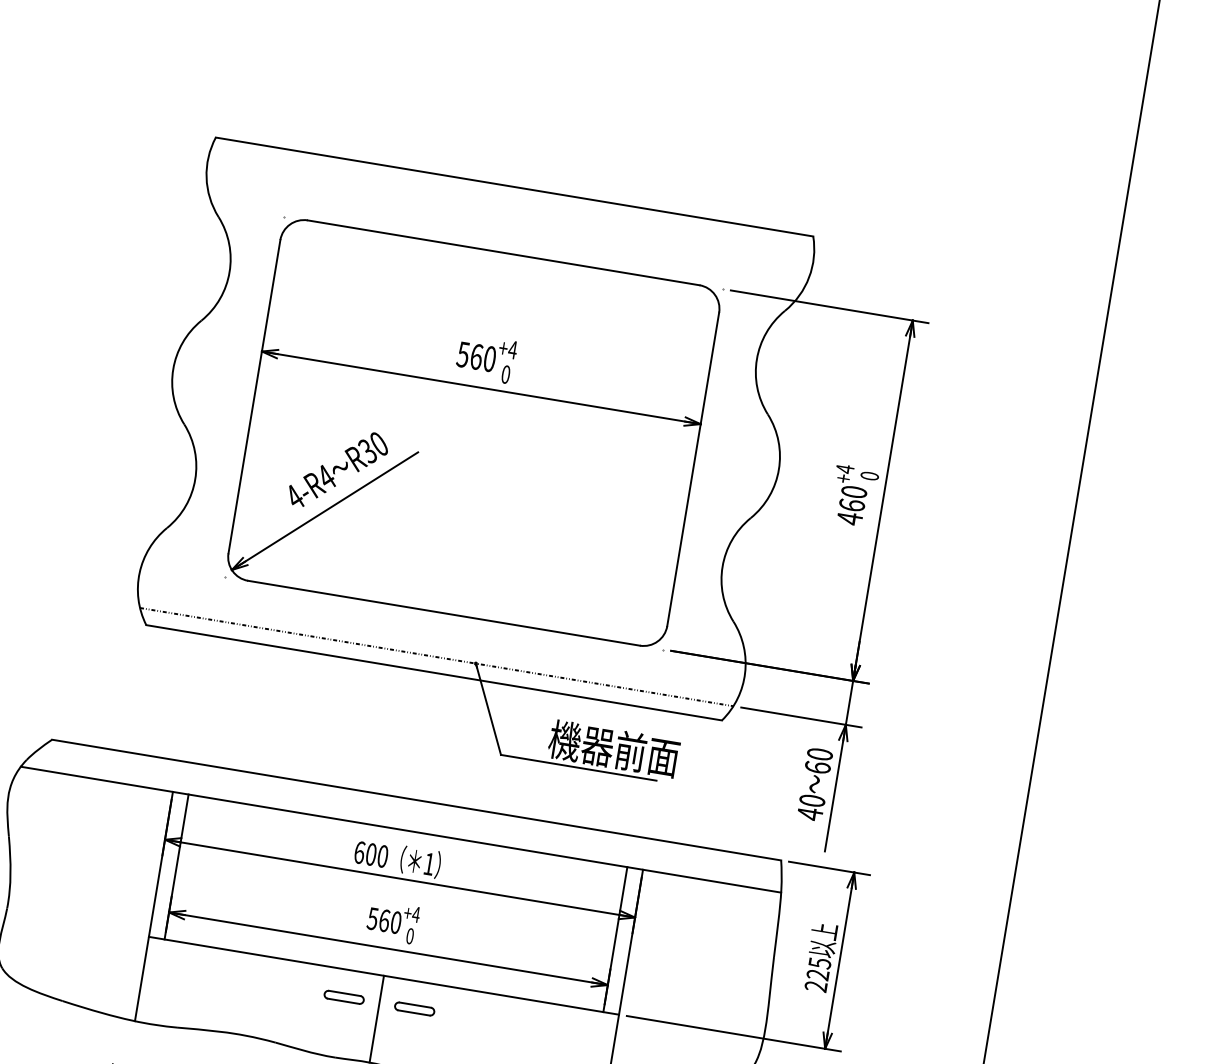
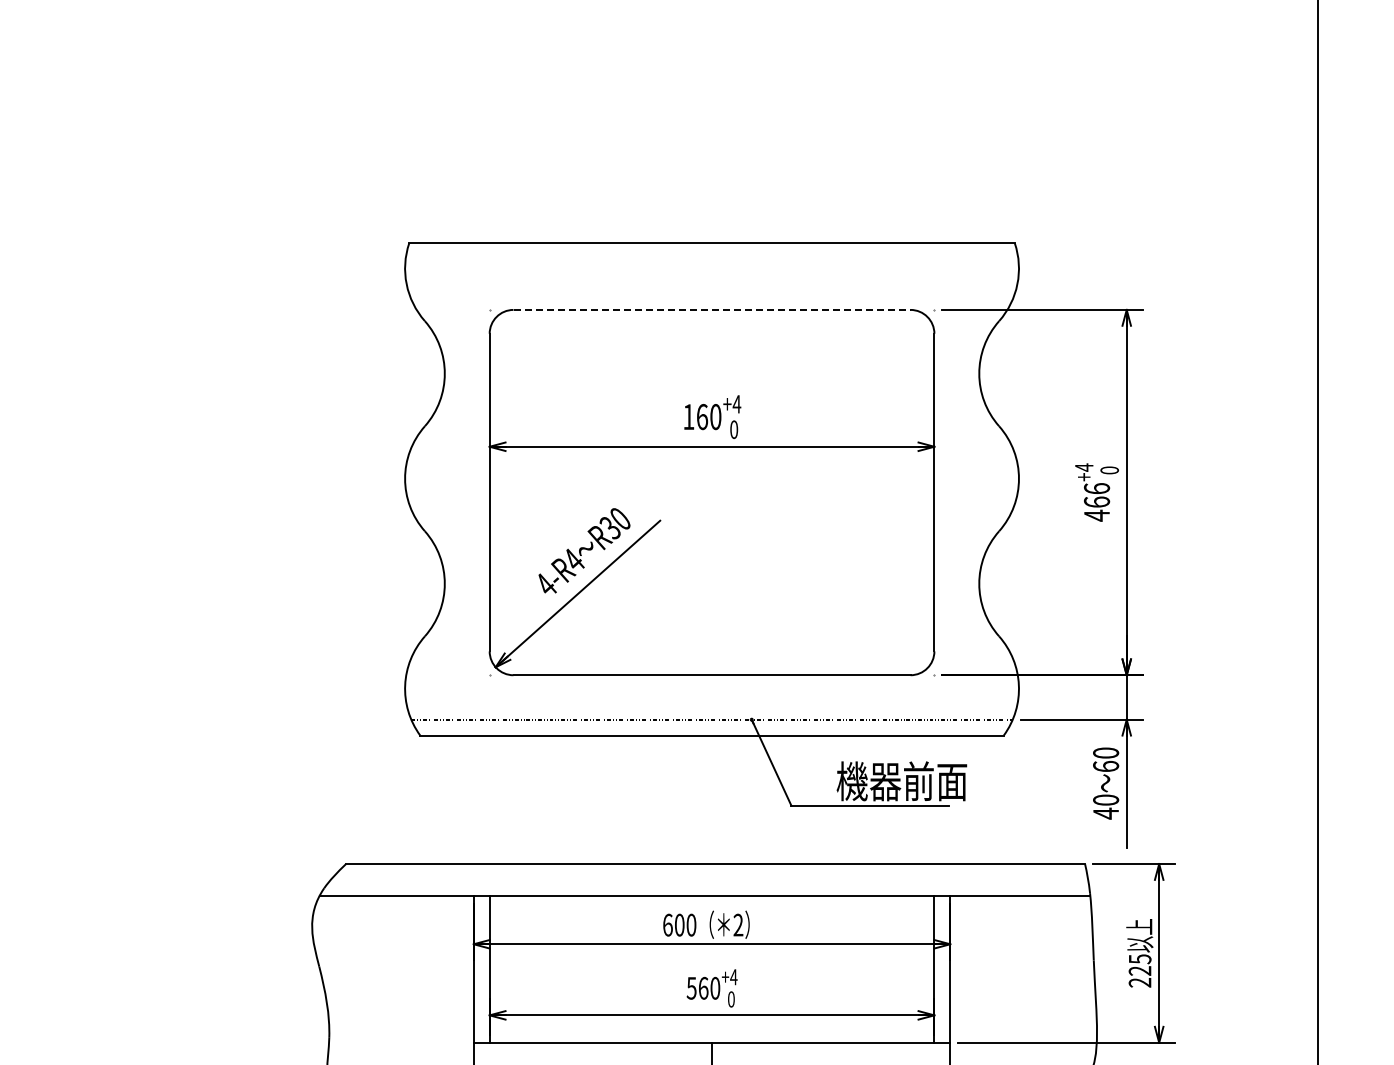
line: (504, 252) -> (712, 309), solid -> dashed
text: (462, 355) -> (688, 417), 560 -> 160
text: (853, 491) -> (1096, 488), 460 -> 466
text: (429, 863) -> (738, 924), 1 -> 2

